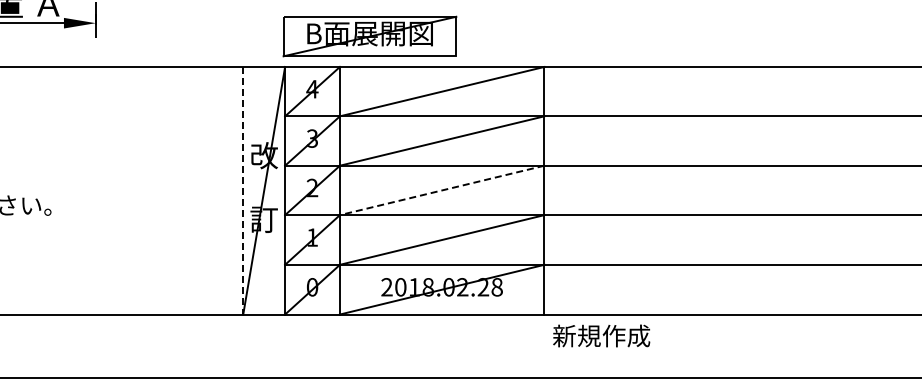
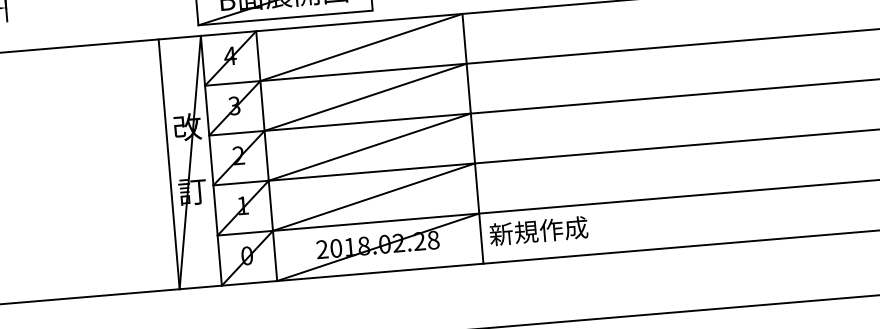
line: (243, 190) -> (169, 164), dashed -> solid
line: (441, 190) -> (369, 147), dashed -> solid
text: (601, 335) -> (538, 230), moved

